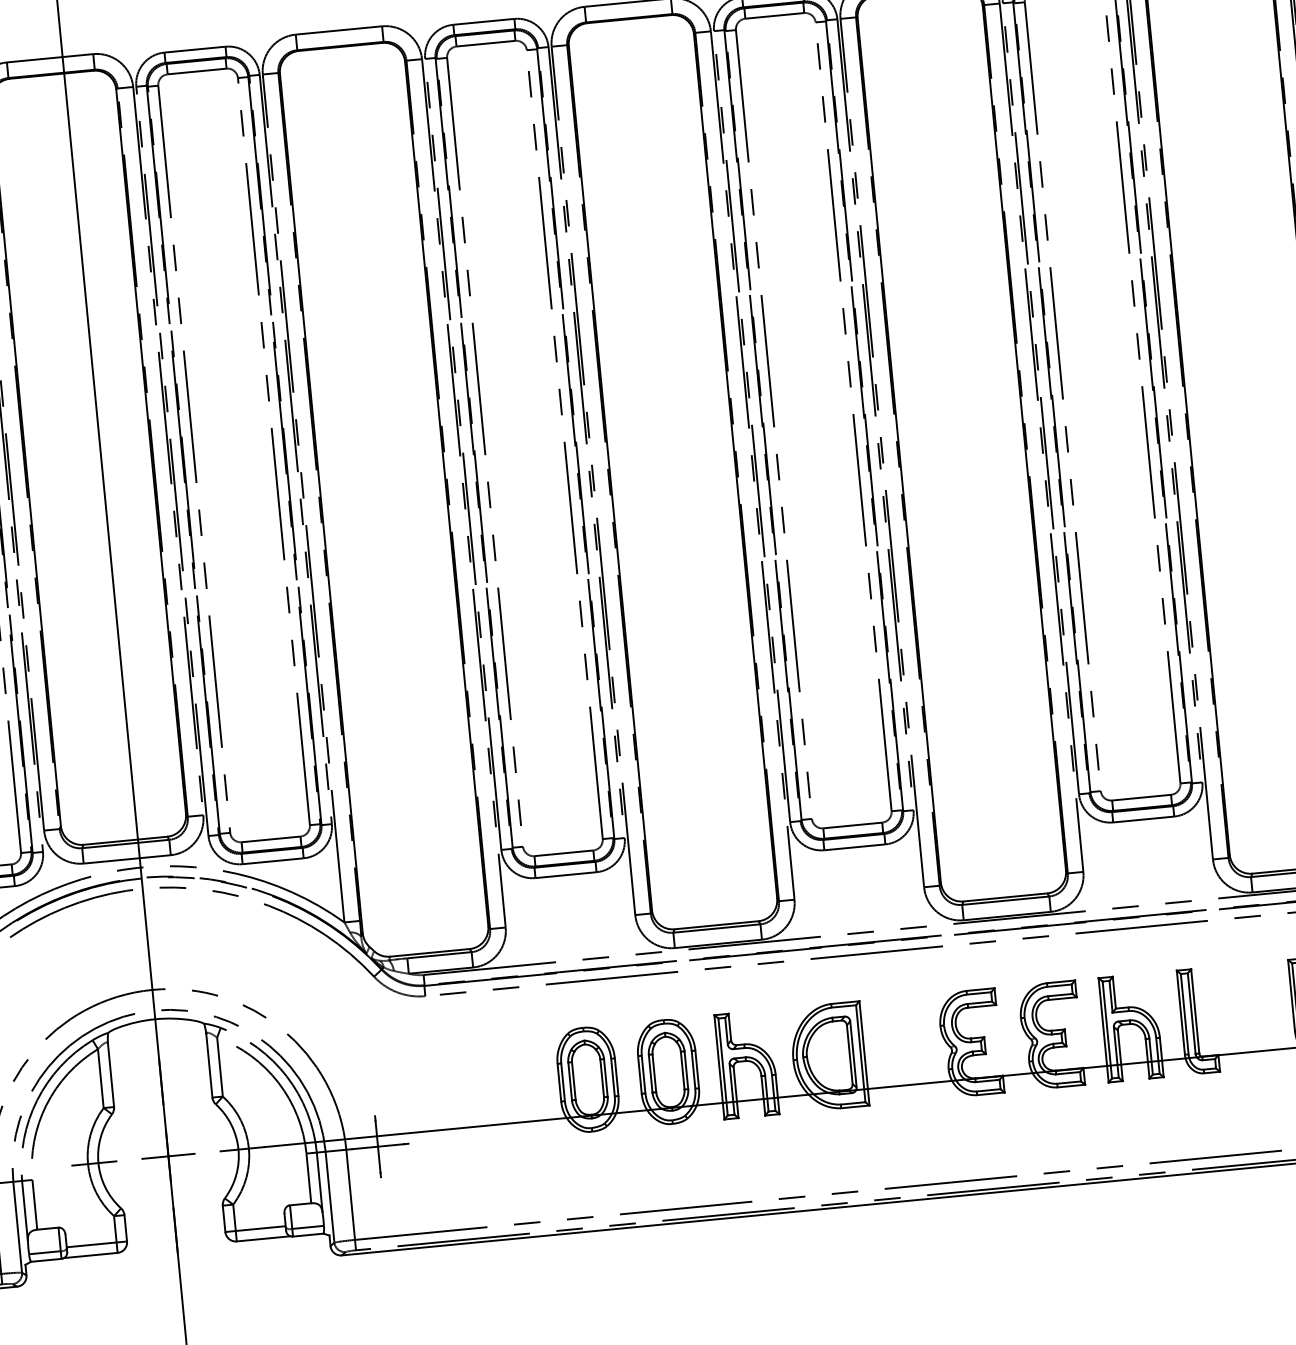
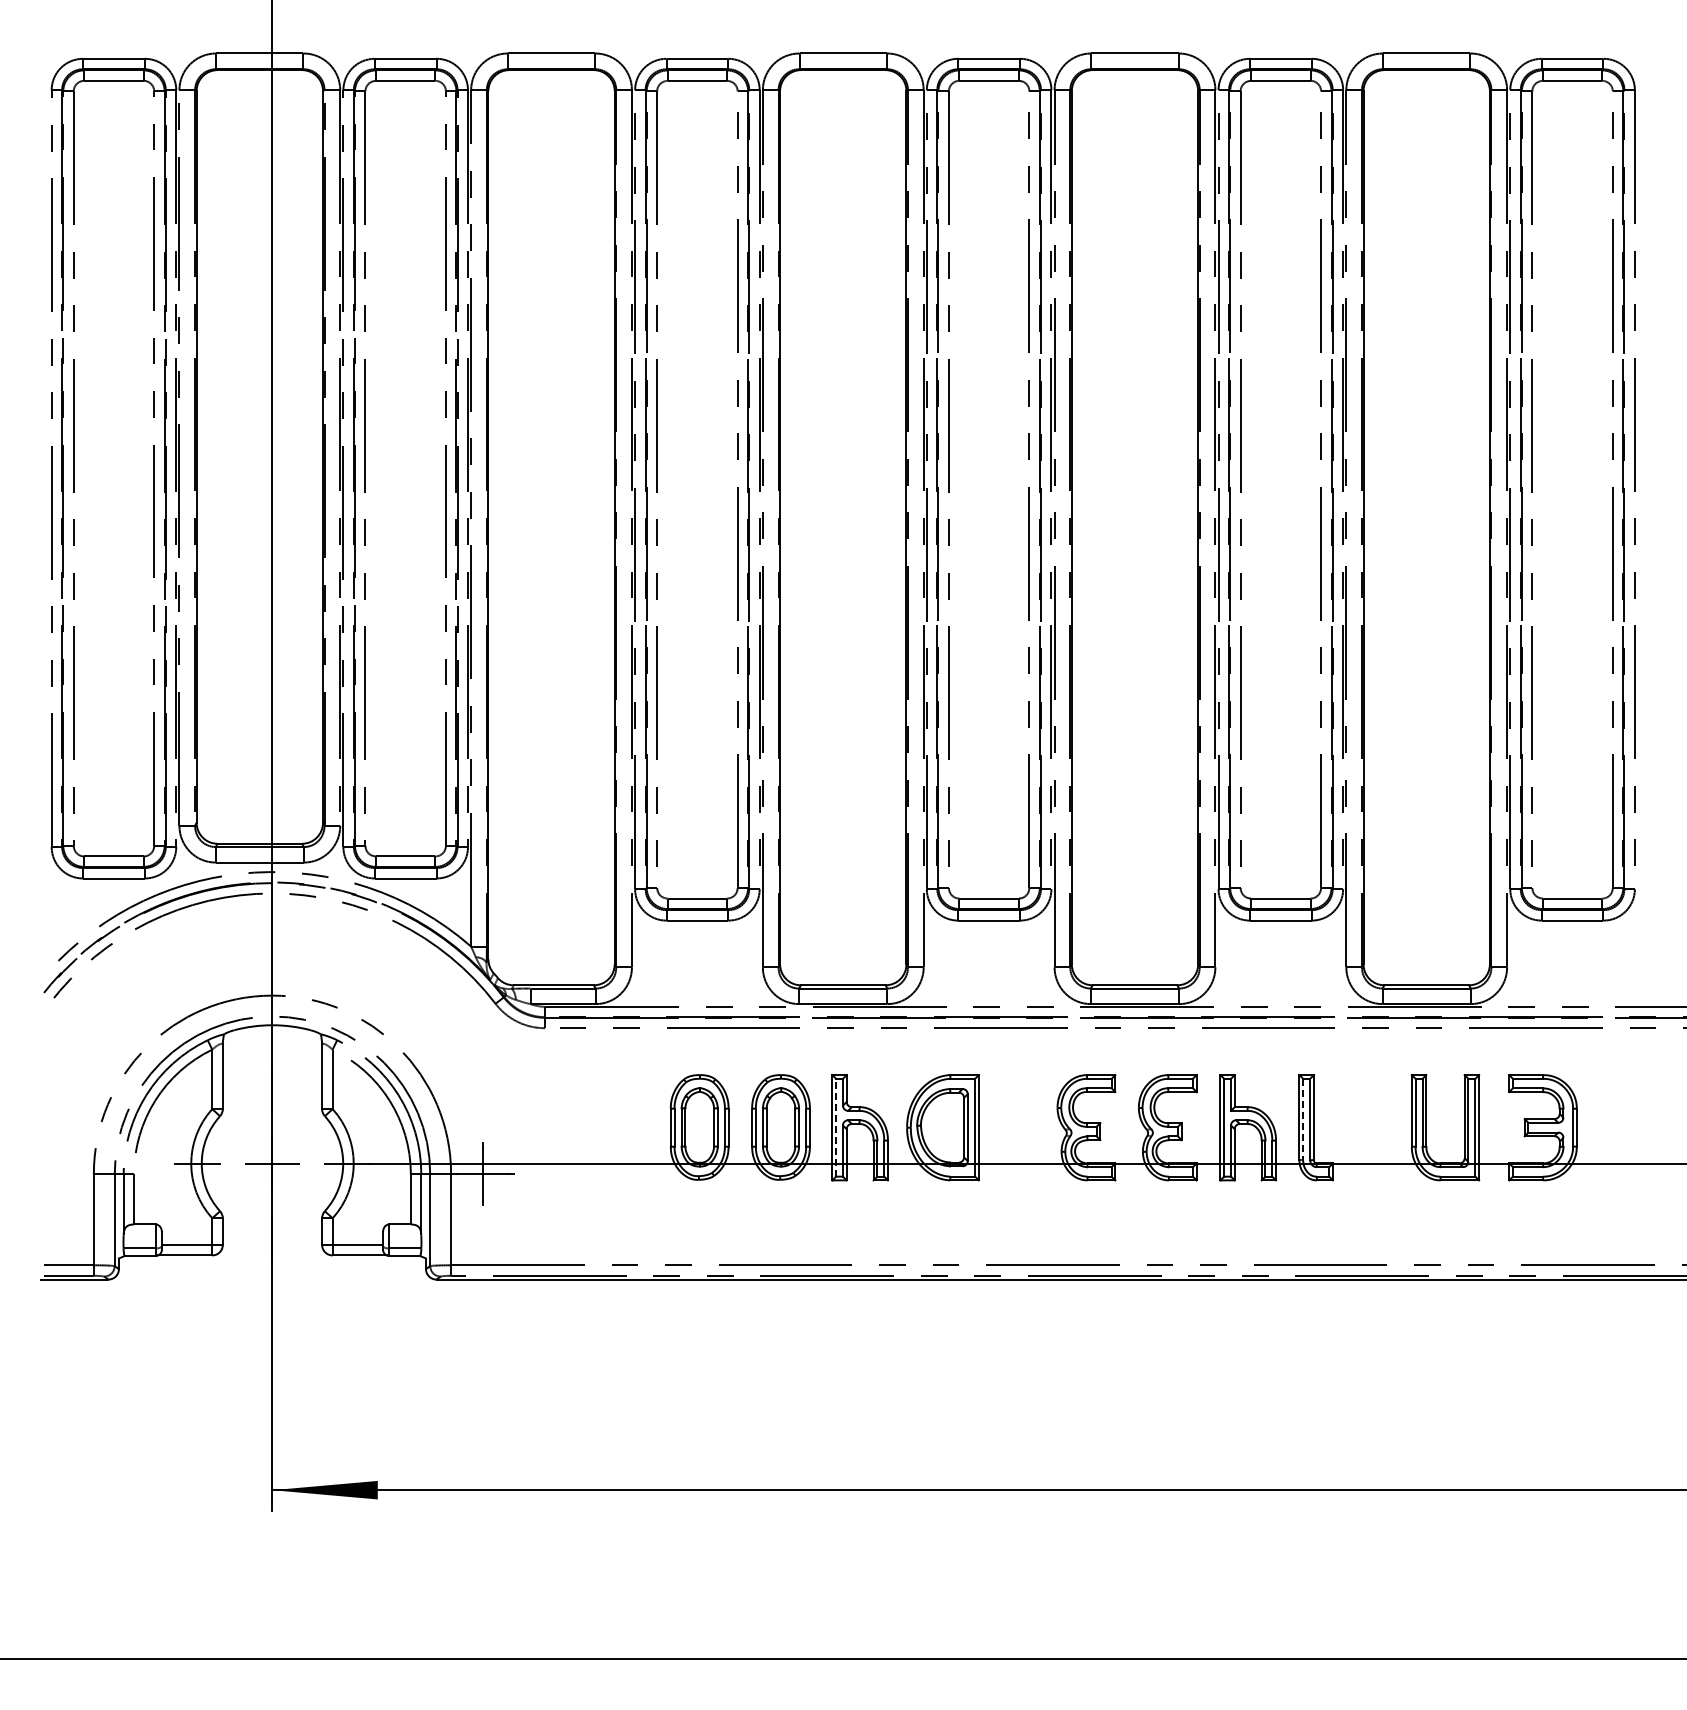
line: (1185, 1014) -> (1303, 1119), solid -> dashed
line: (723, 1066) -> (836, 1127), solid -> dashed

